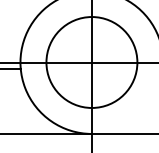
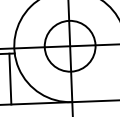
circle: (91, 62) -> (69, 46), size x0.71
line: (13, 101) -> (10, 79), added

